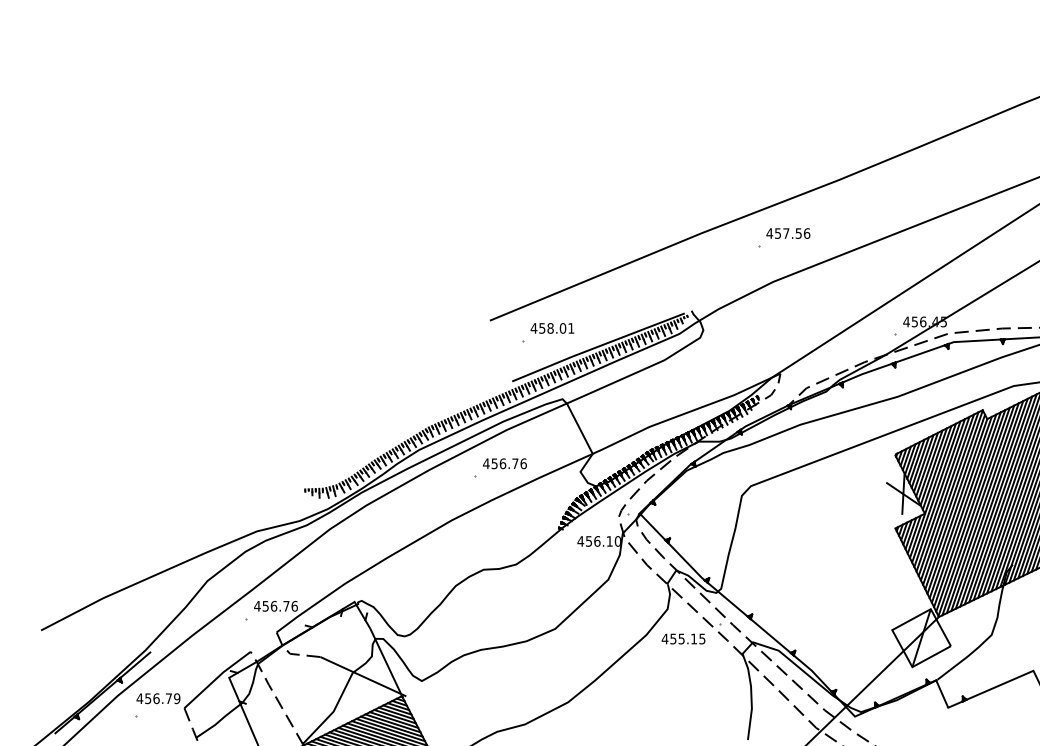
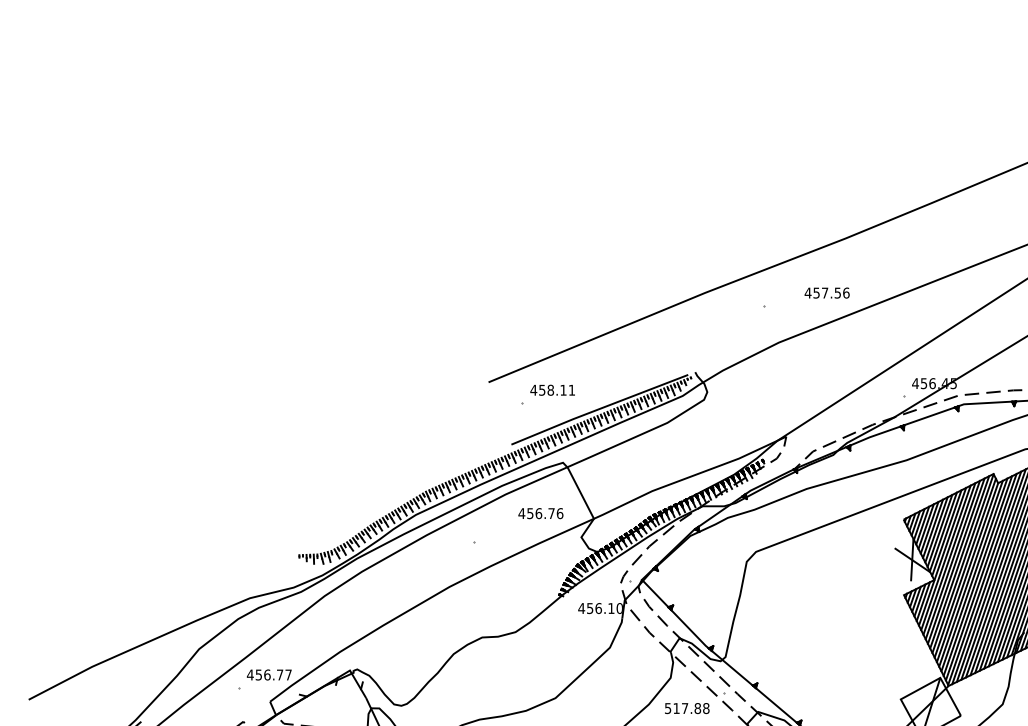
text: (788, 233) -> (827, 293), moved
text: (562, 328) -> (562, 390), 458.01 -> 458.11
text: (504, 463) -> (540, 513), moved
text: (294, 605) -> (288, 674), 456.76 -> 456.77
text: (683, 638) -> (686, 707), 455.15 -> 517.88

